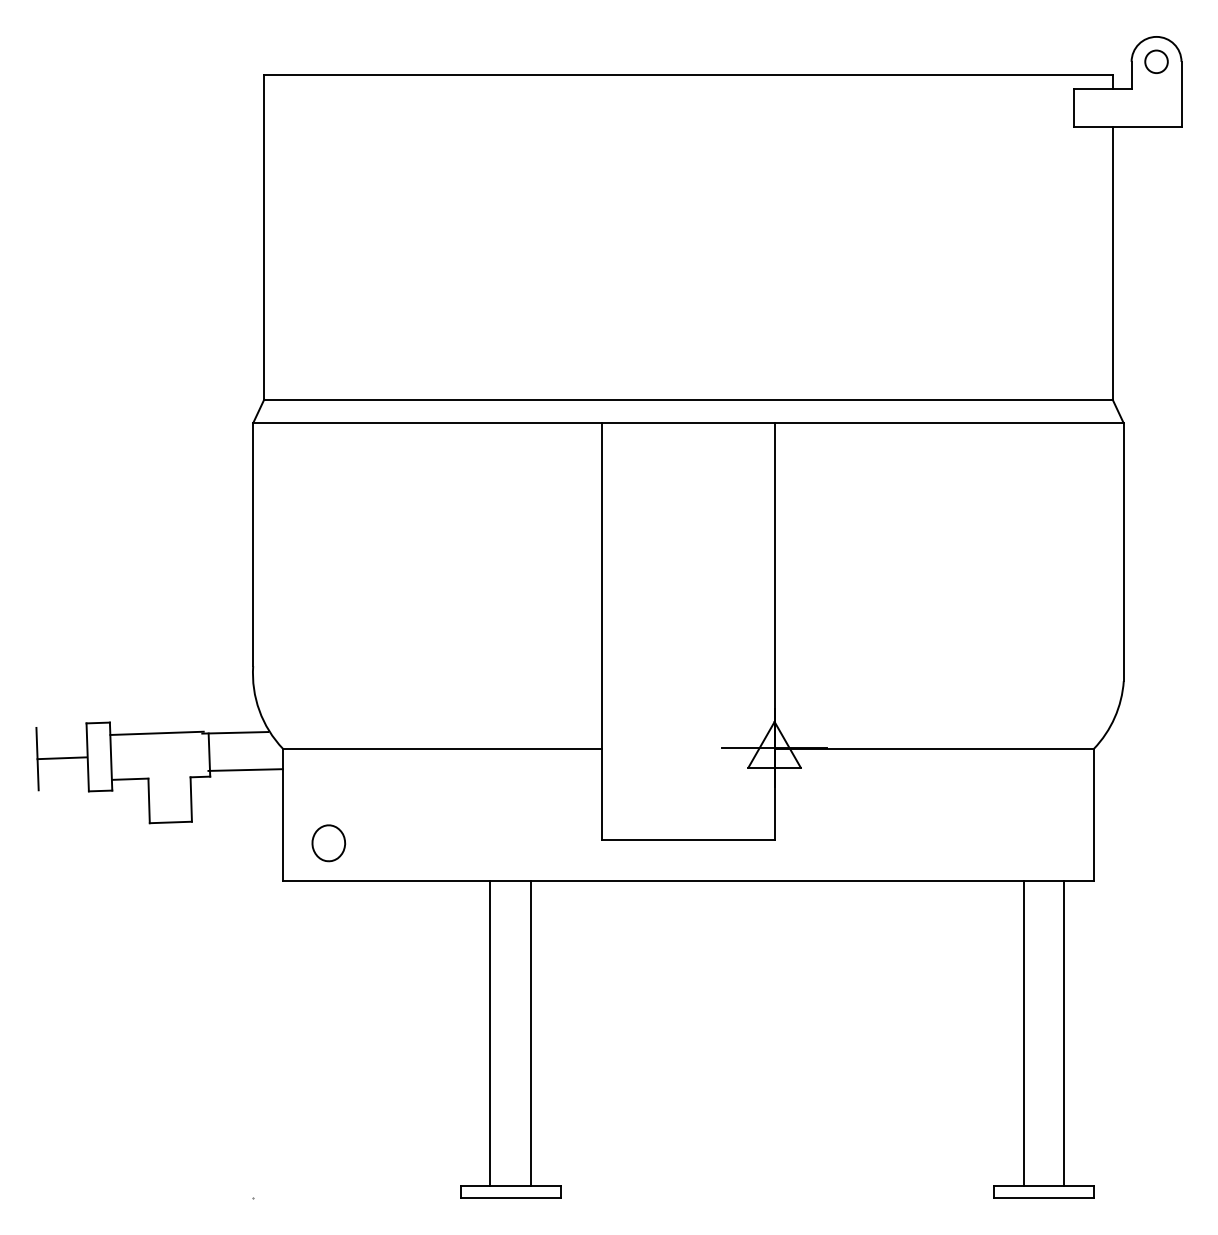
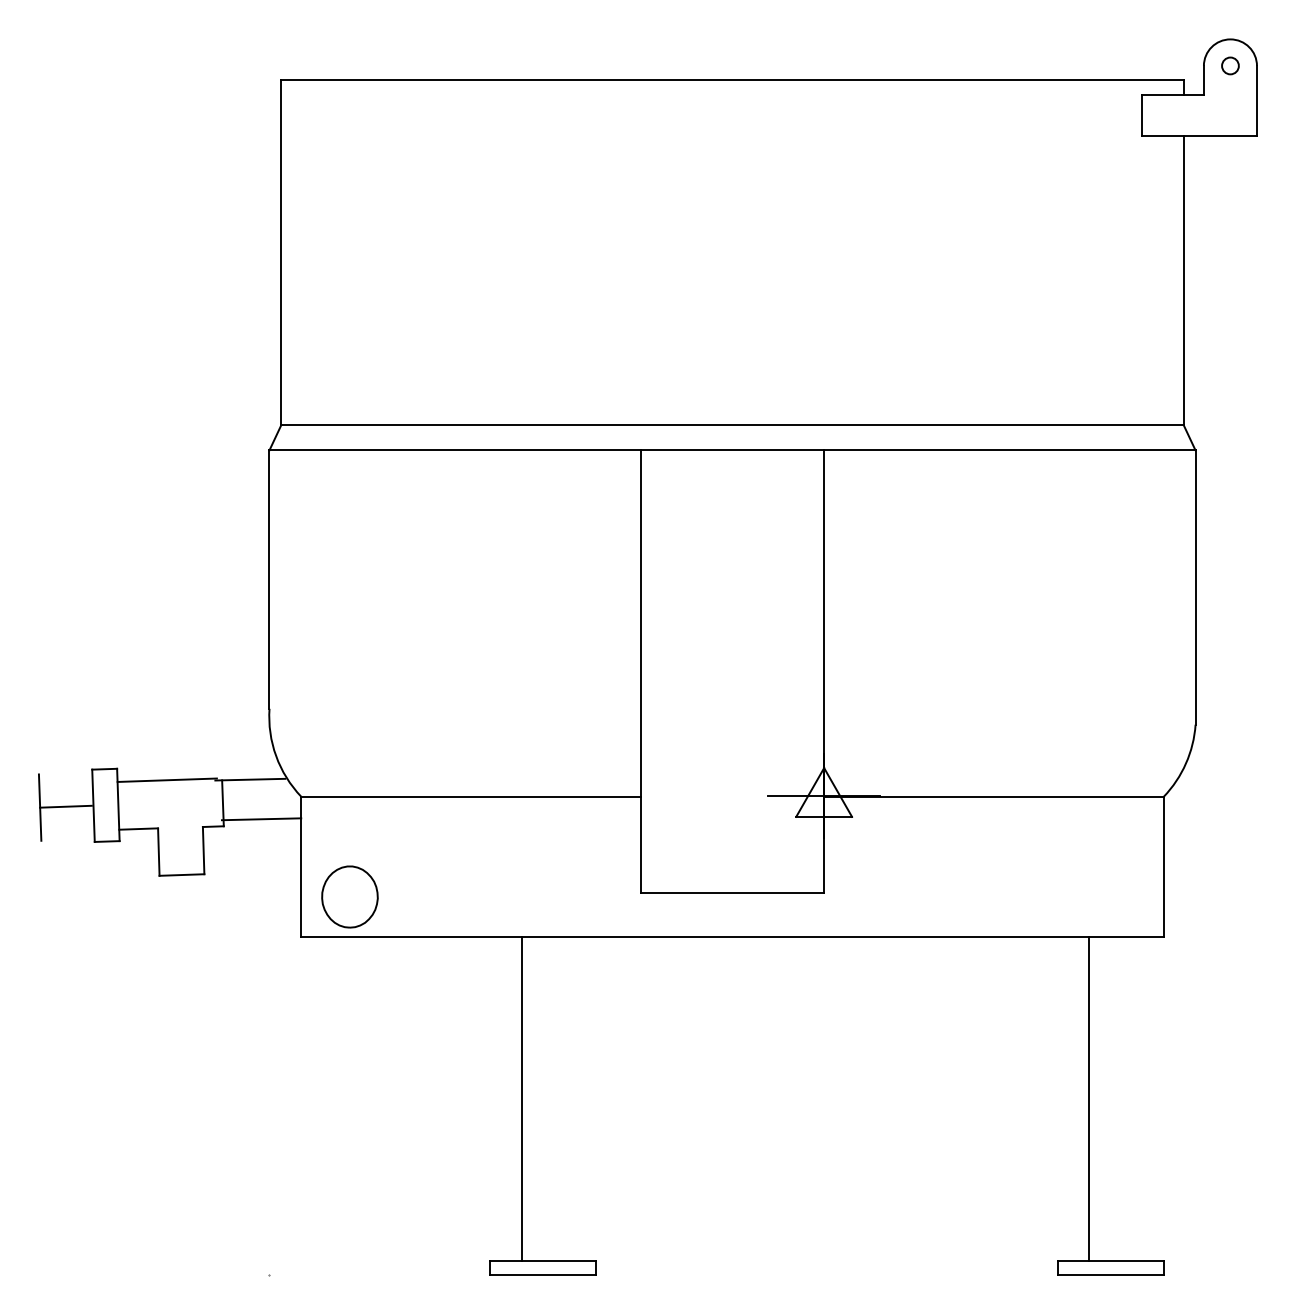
circle: (1156, 61) -> (1230, 65), size x0.7
part: (328, 843) -> (349, 897), size x1.6
line: (531, 1032) -> (565, 1098), removed
line: (1064, 1032) -> (1132, 1098), removed

